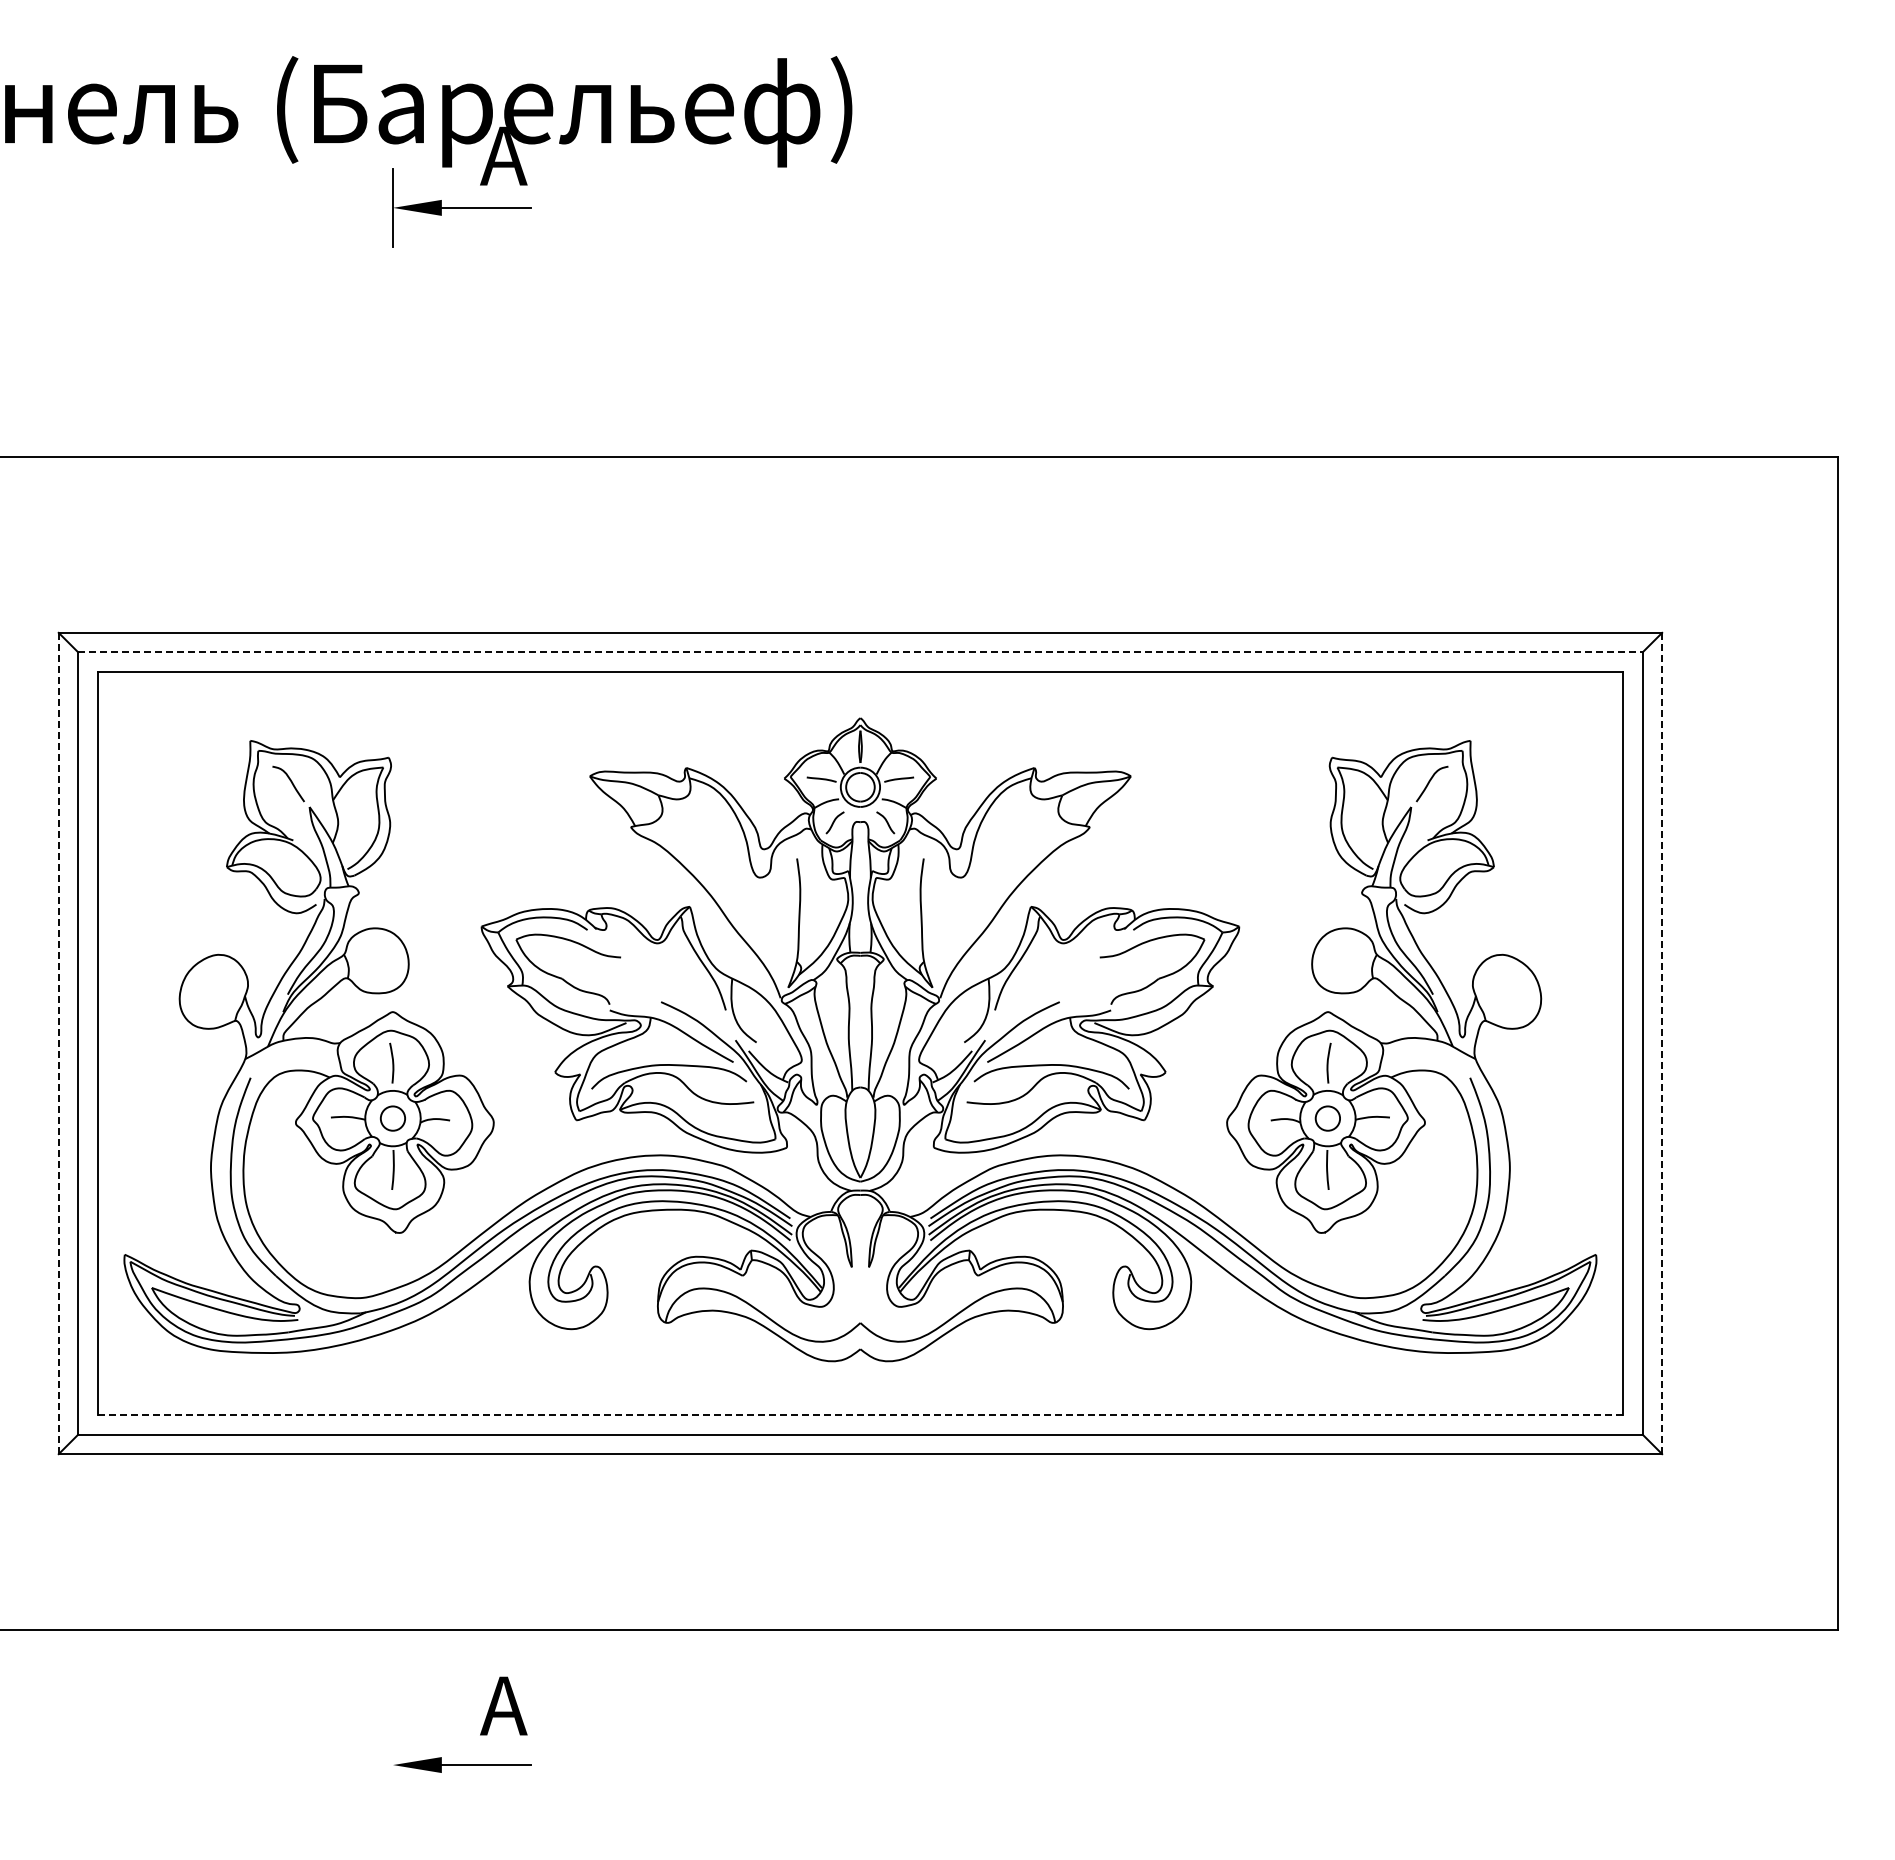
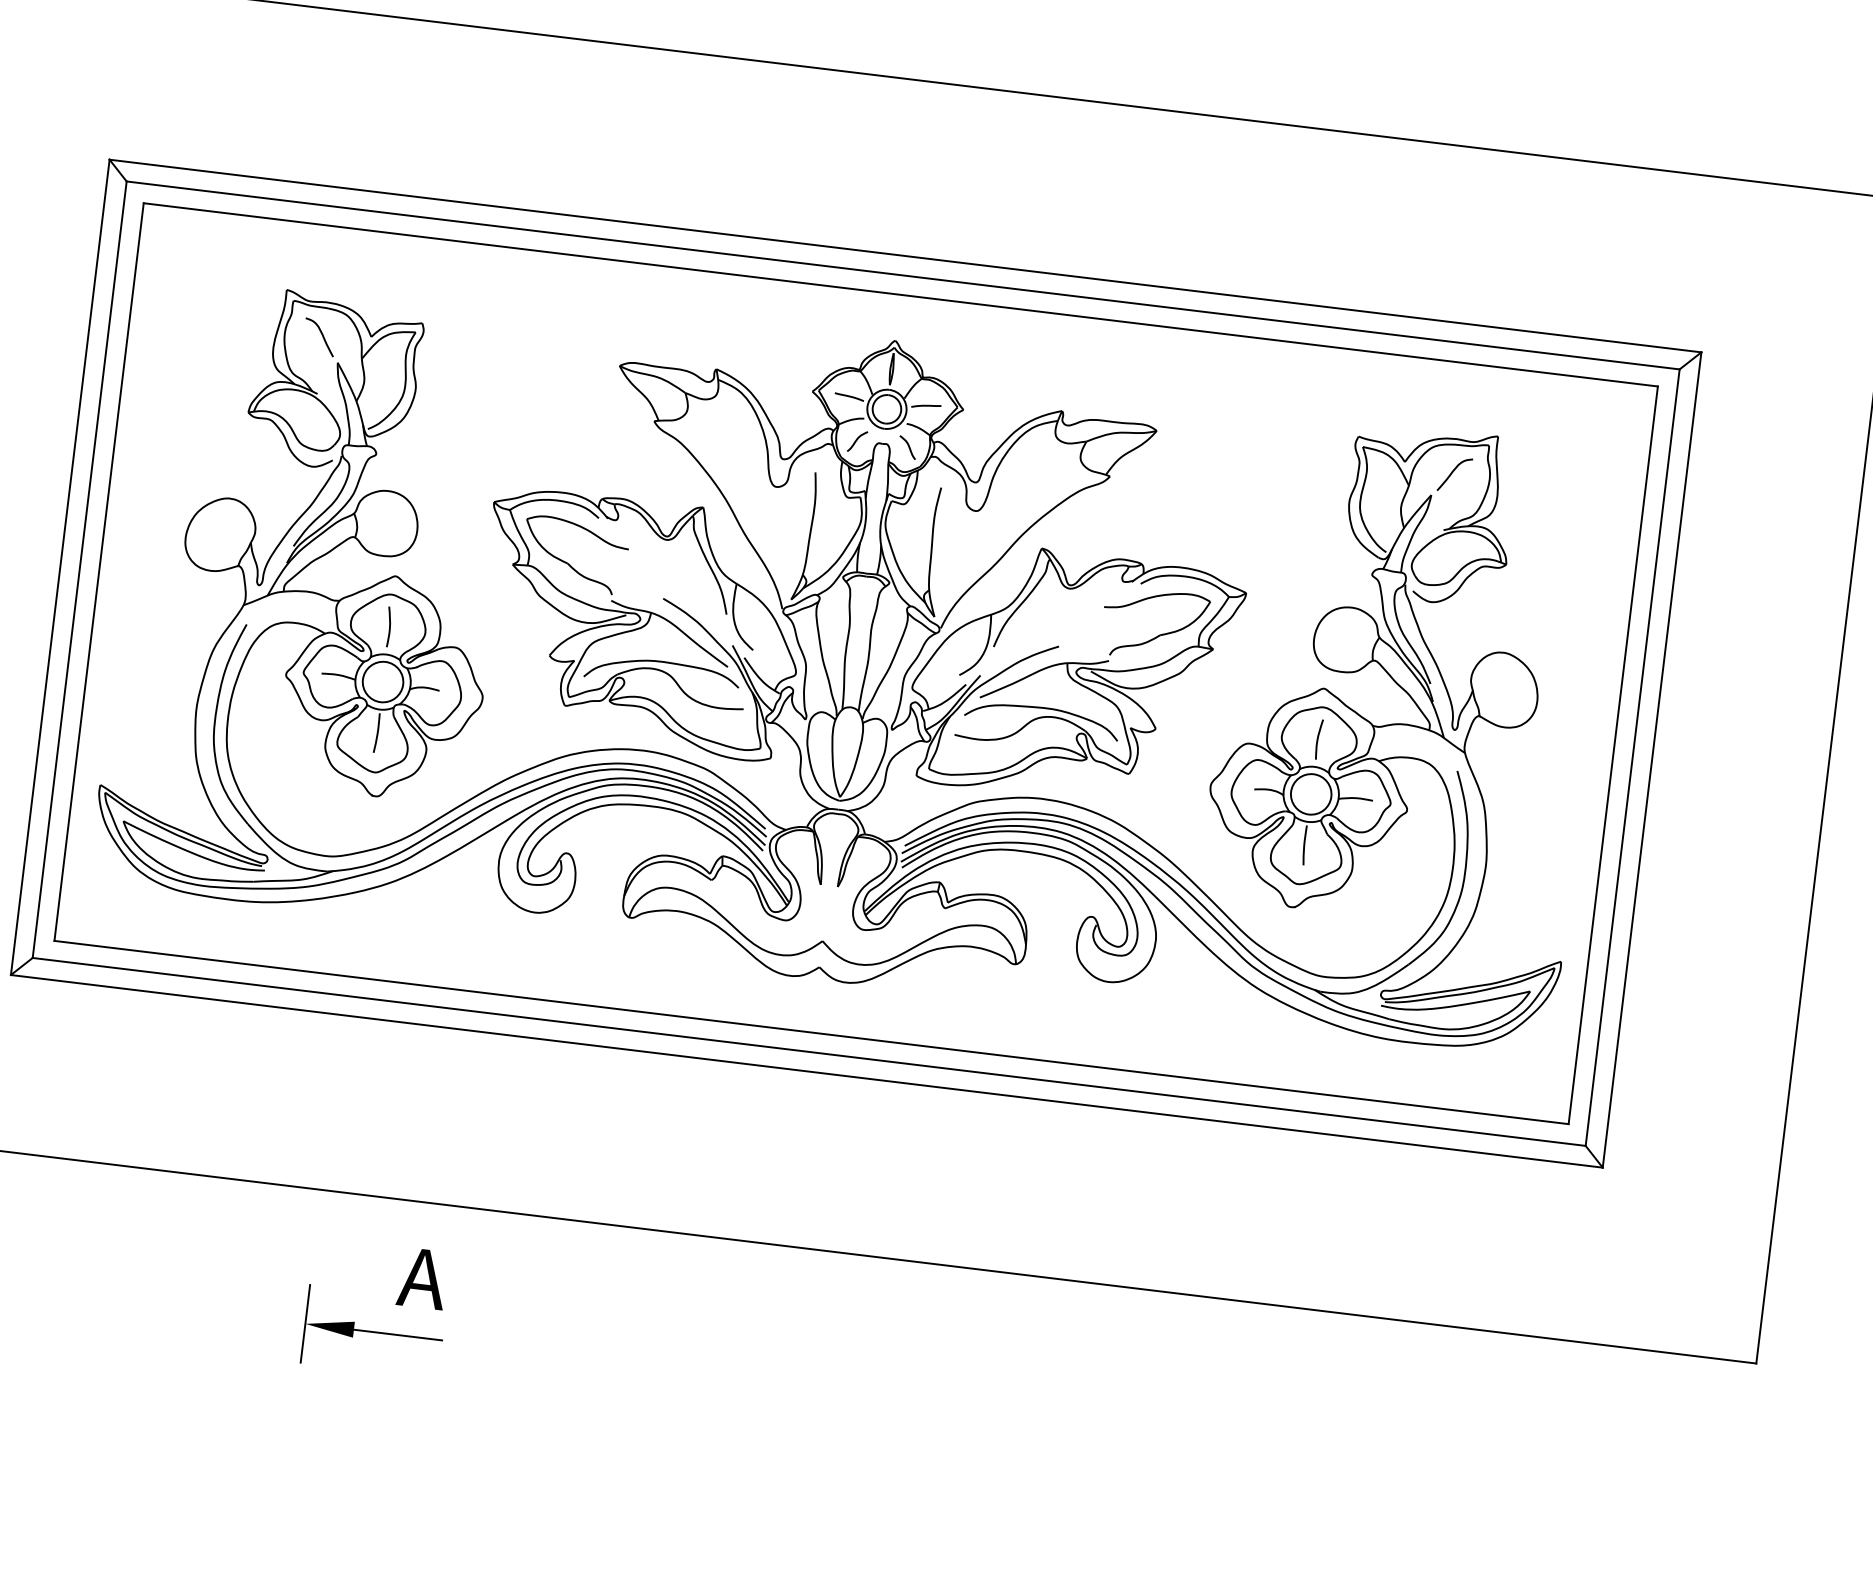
line: (860, 652) -> (903, 275), dashed -> solid
line: (58, 1043) -> (60, 567), dashed -> solid
line: (1662, 1043) -> (1652, 760), dashed -> solid
circle: (392, 1118) -> (382, 681), size x1.67
circle: (1327, 1118) -> (1310, 794), size x1.67
line: (860, 1415) -> (811, 1032), dashed -> solid
line: (392, 1764) -> (304, 1323), added

